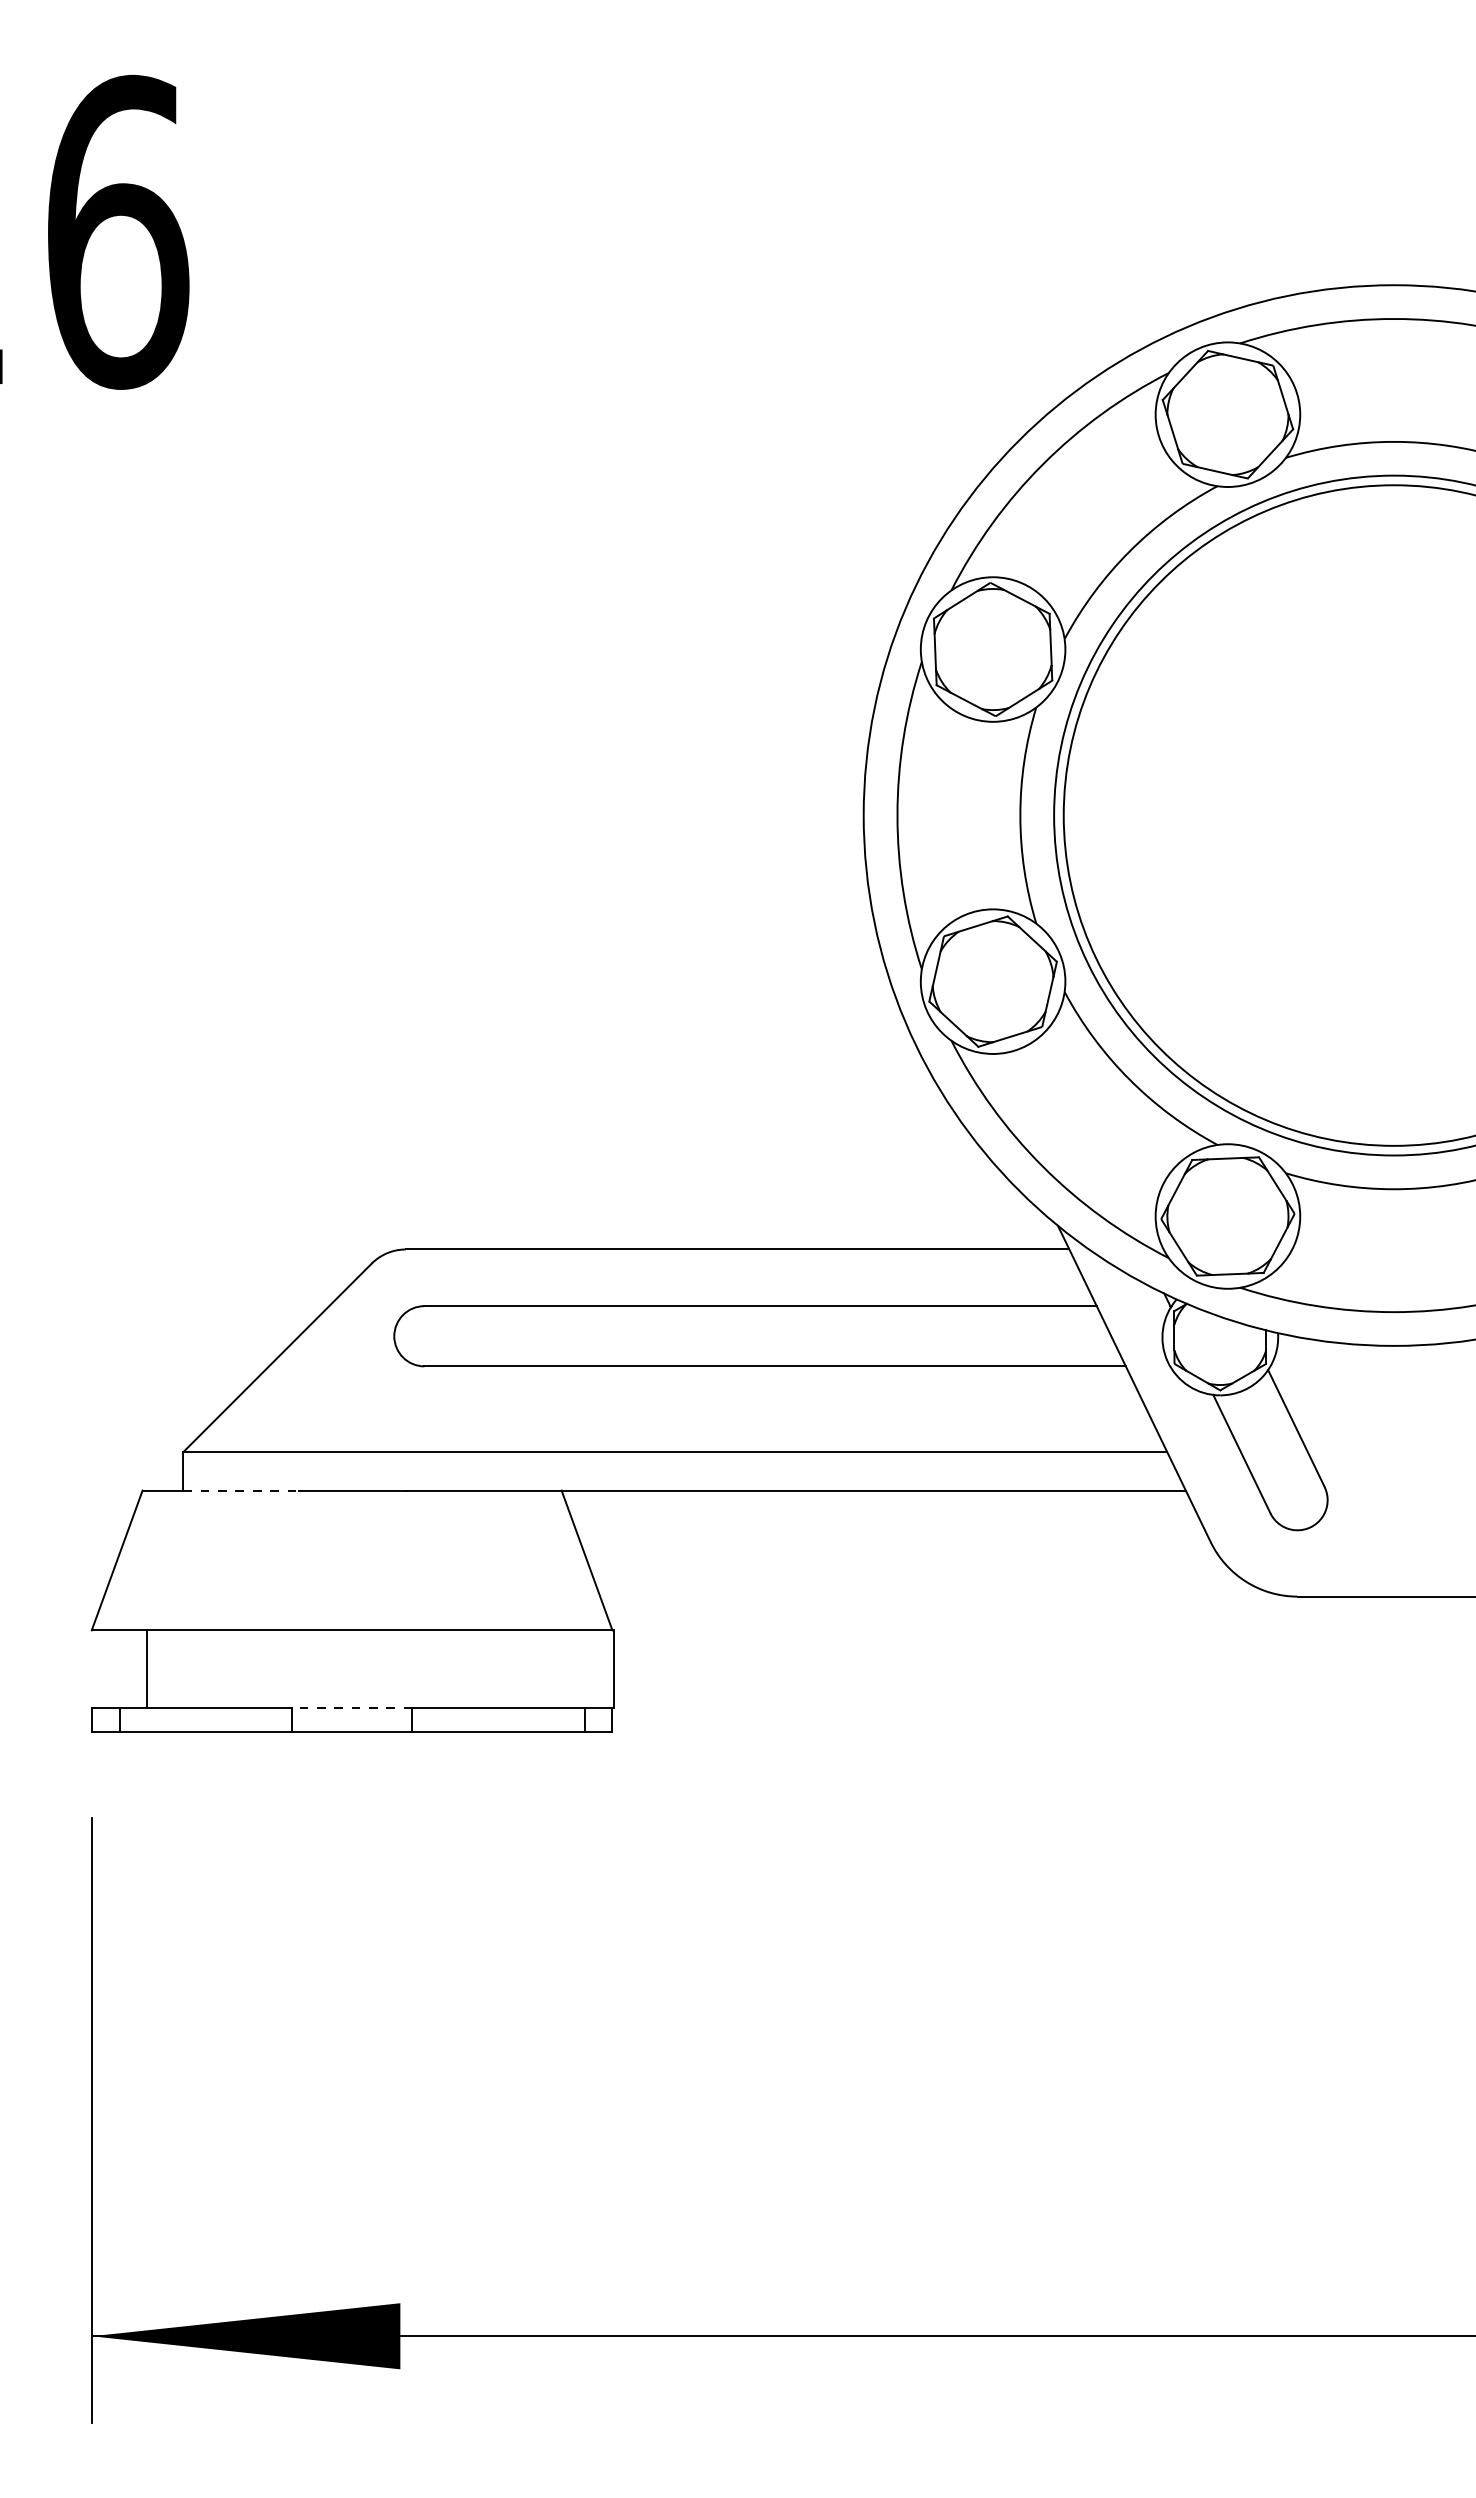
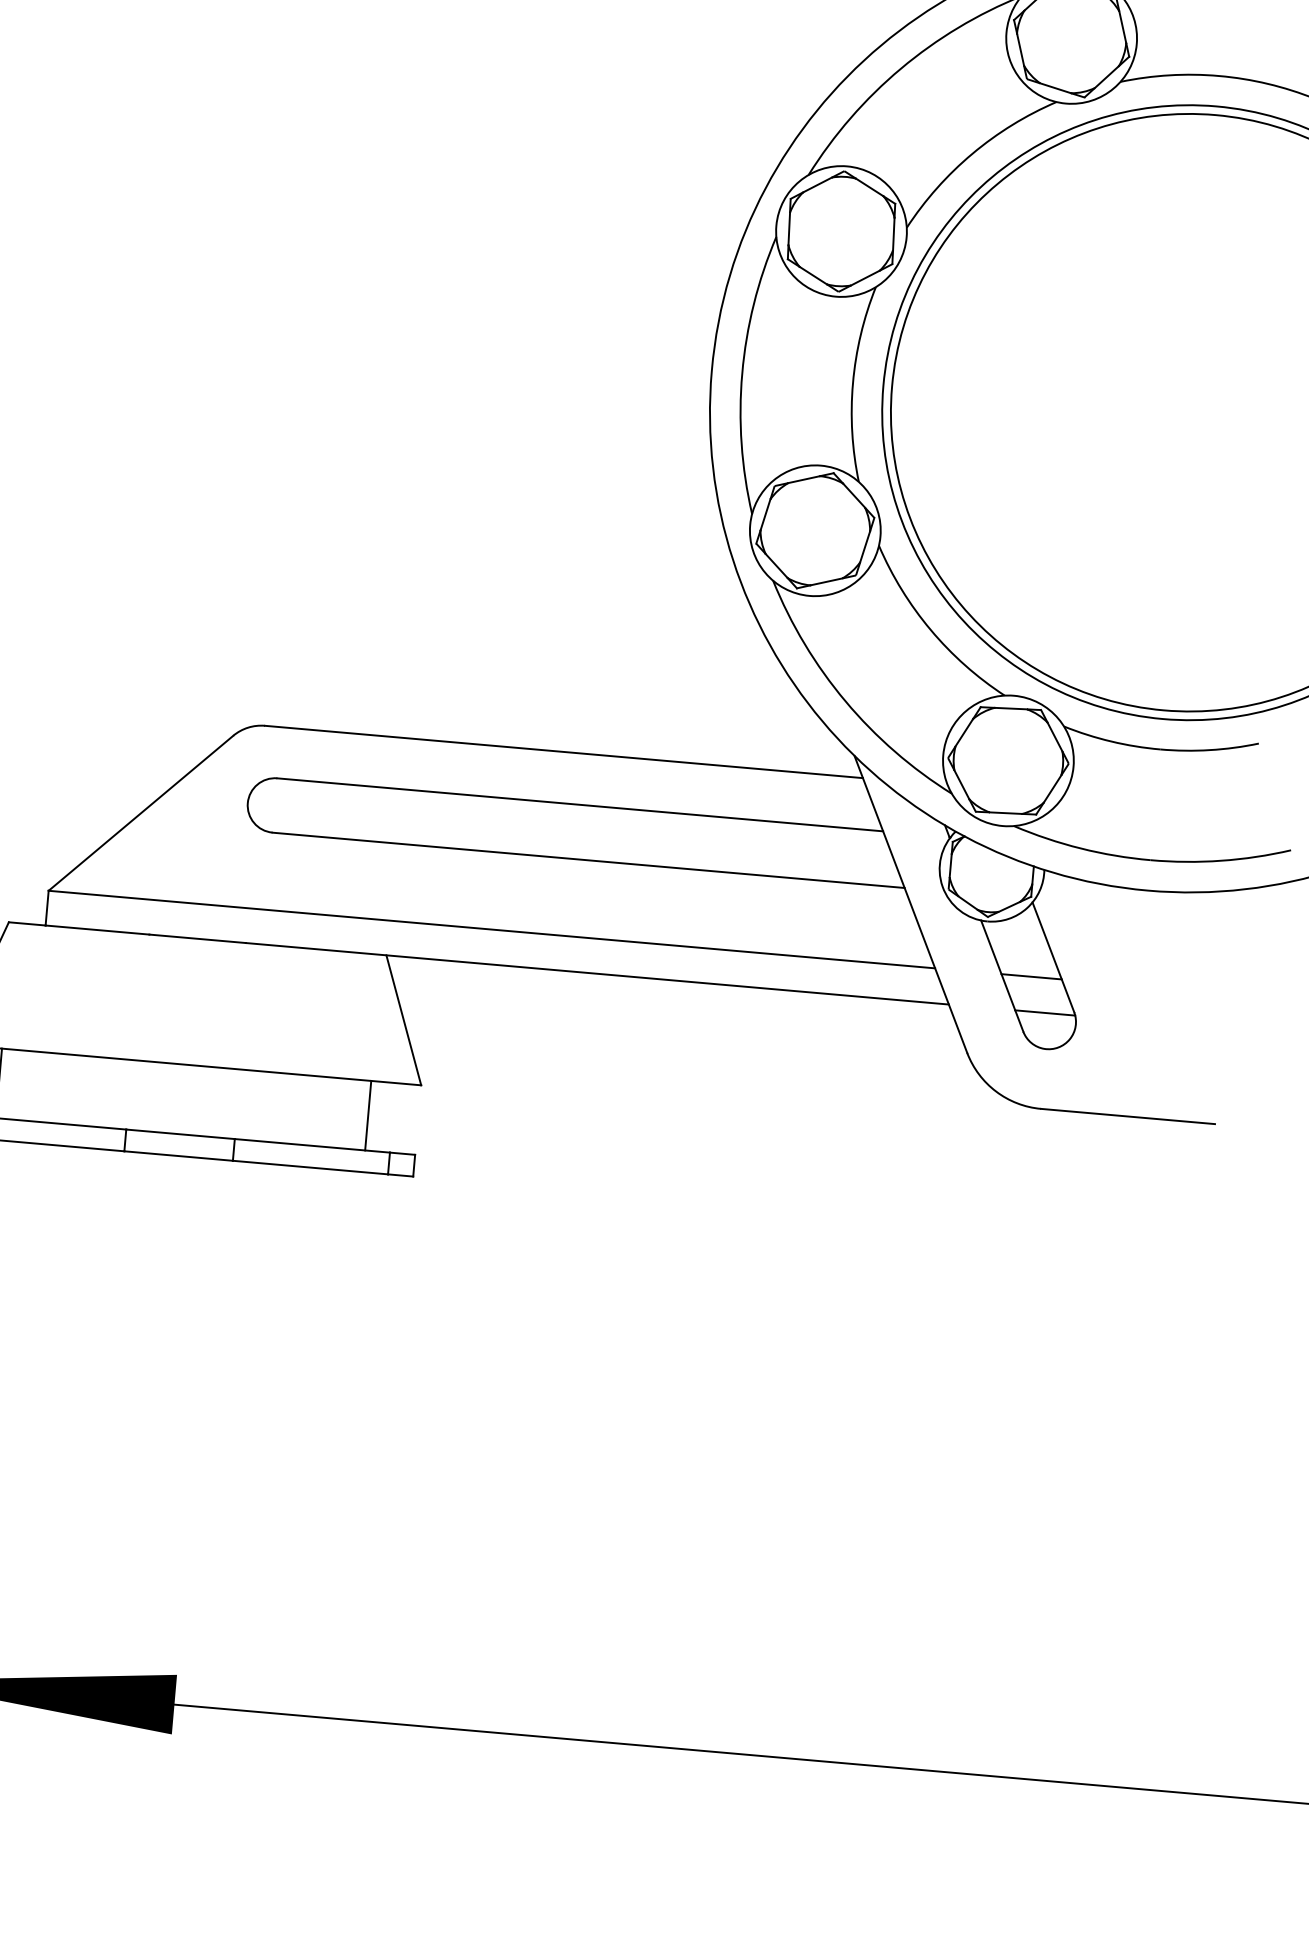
line: (1273, 1452) -> (1030, 977), added
line: (240, 1490) -> (97, 929), dashed -> solid
line: (1292, 1490) -> (1044, 1012), added
line: (614, 1668) -> (368, 1115), moved
line: (351, 1707) -> (179, 1134), dashed -> solid

